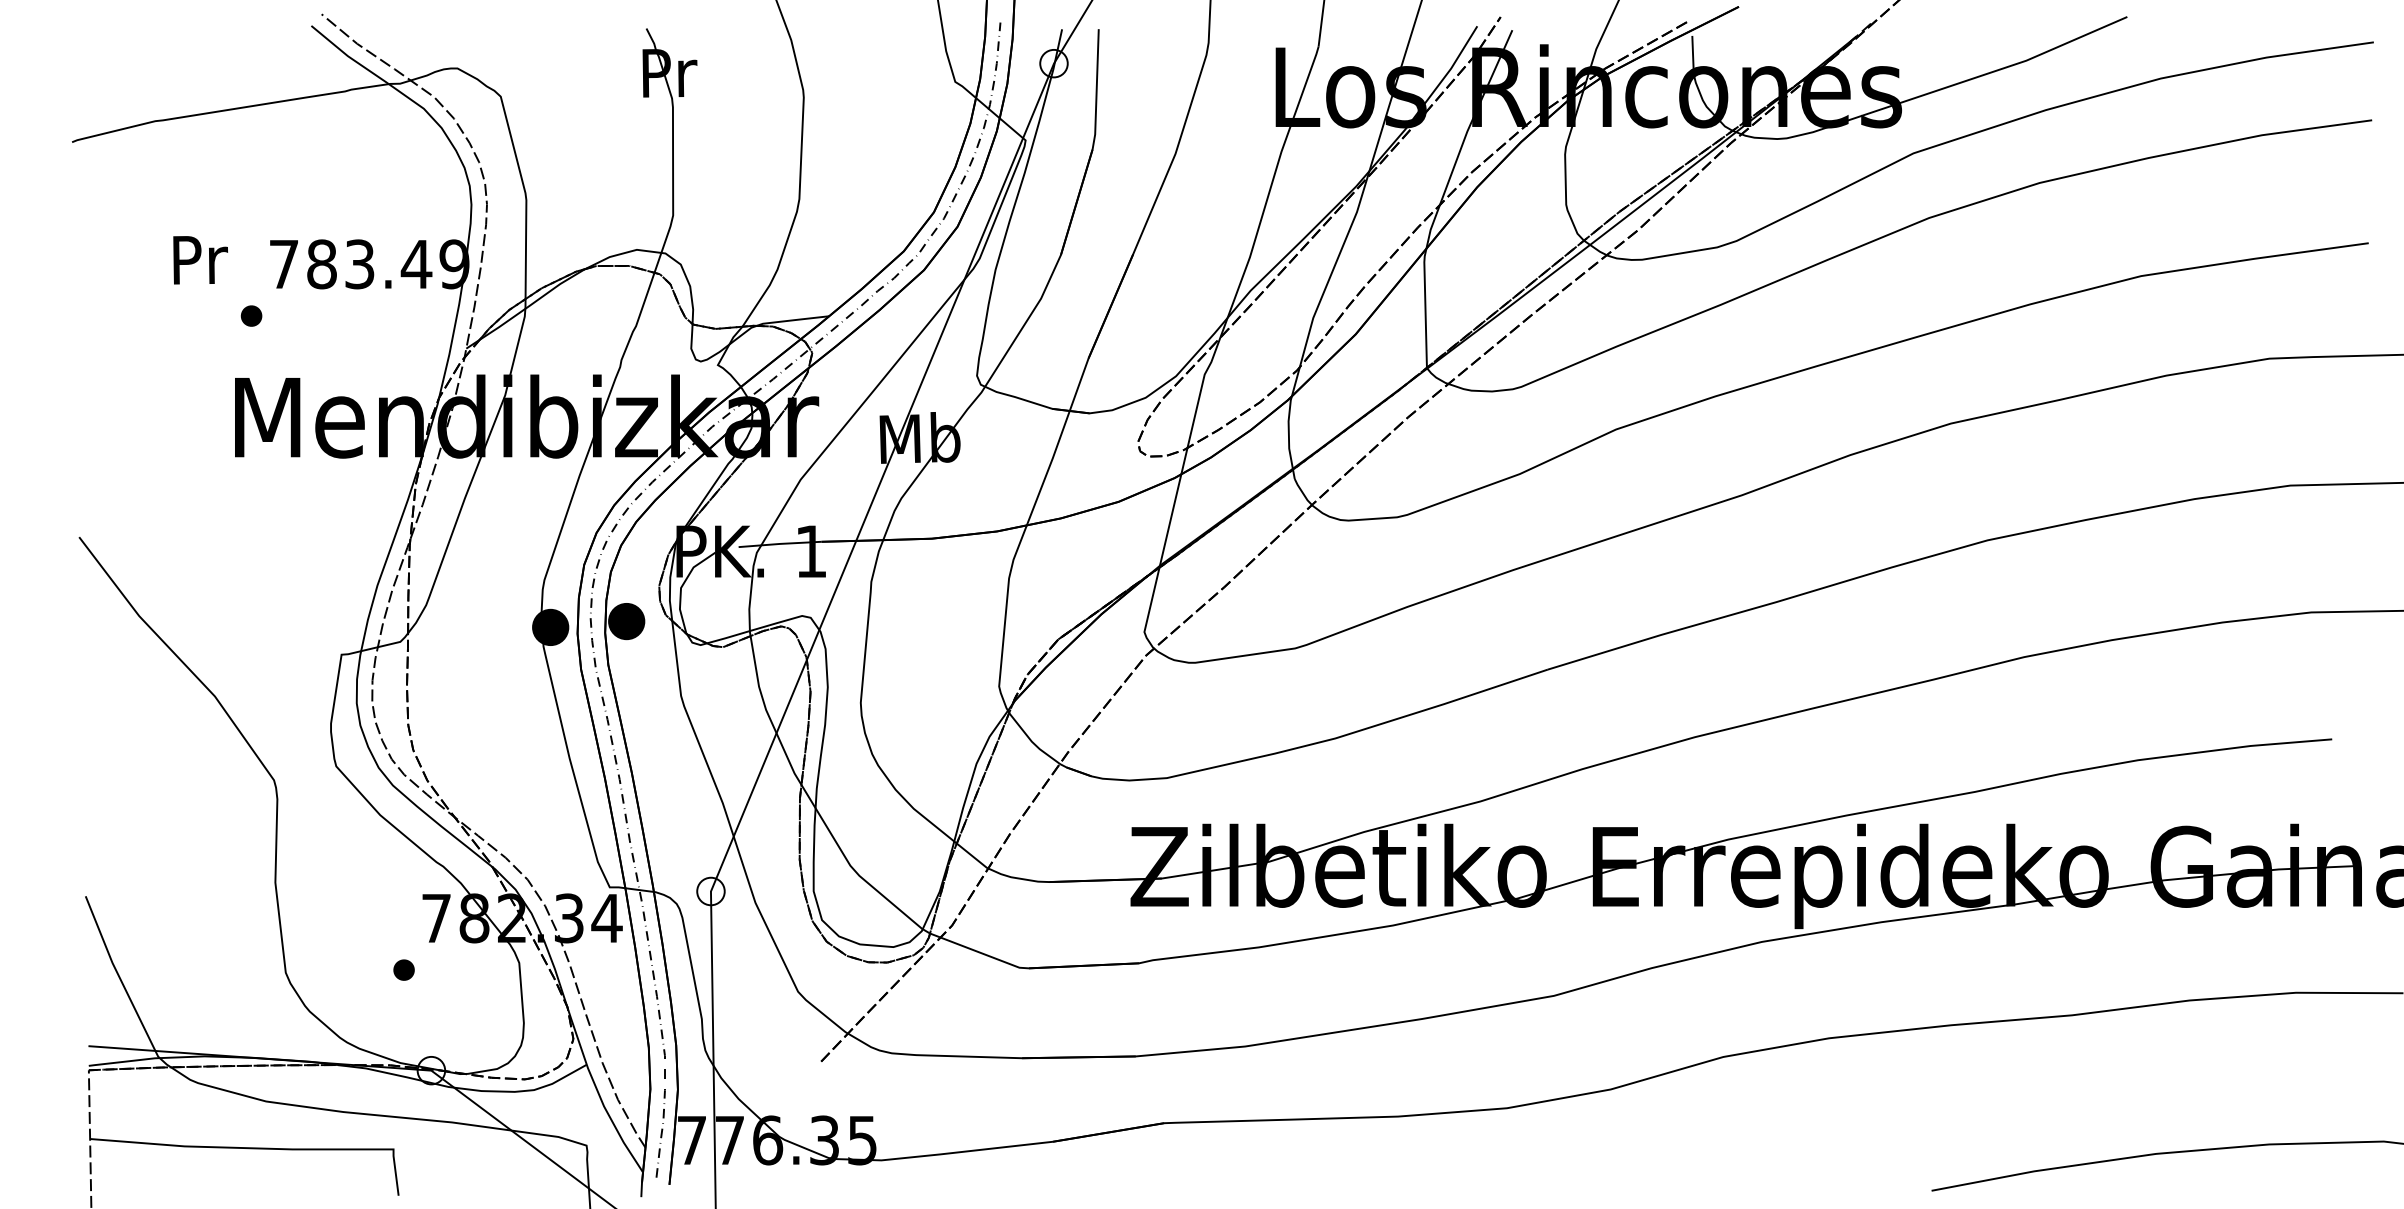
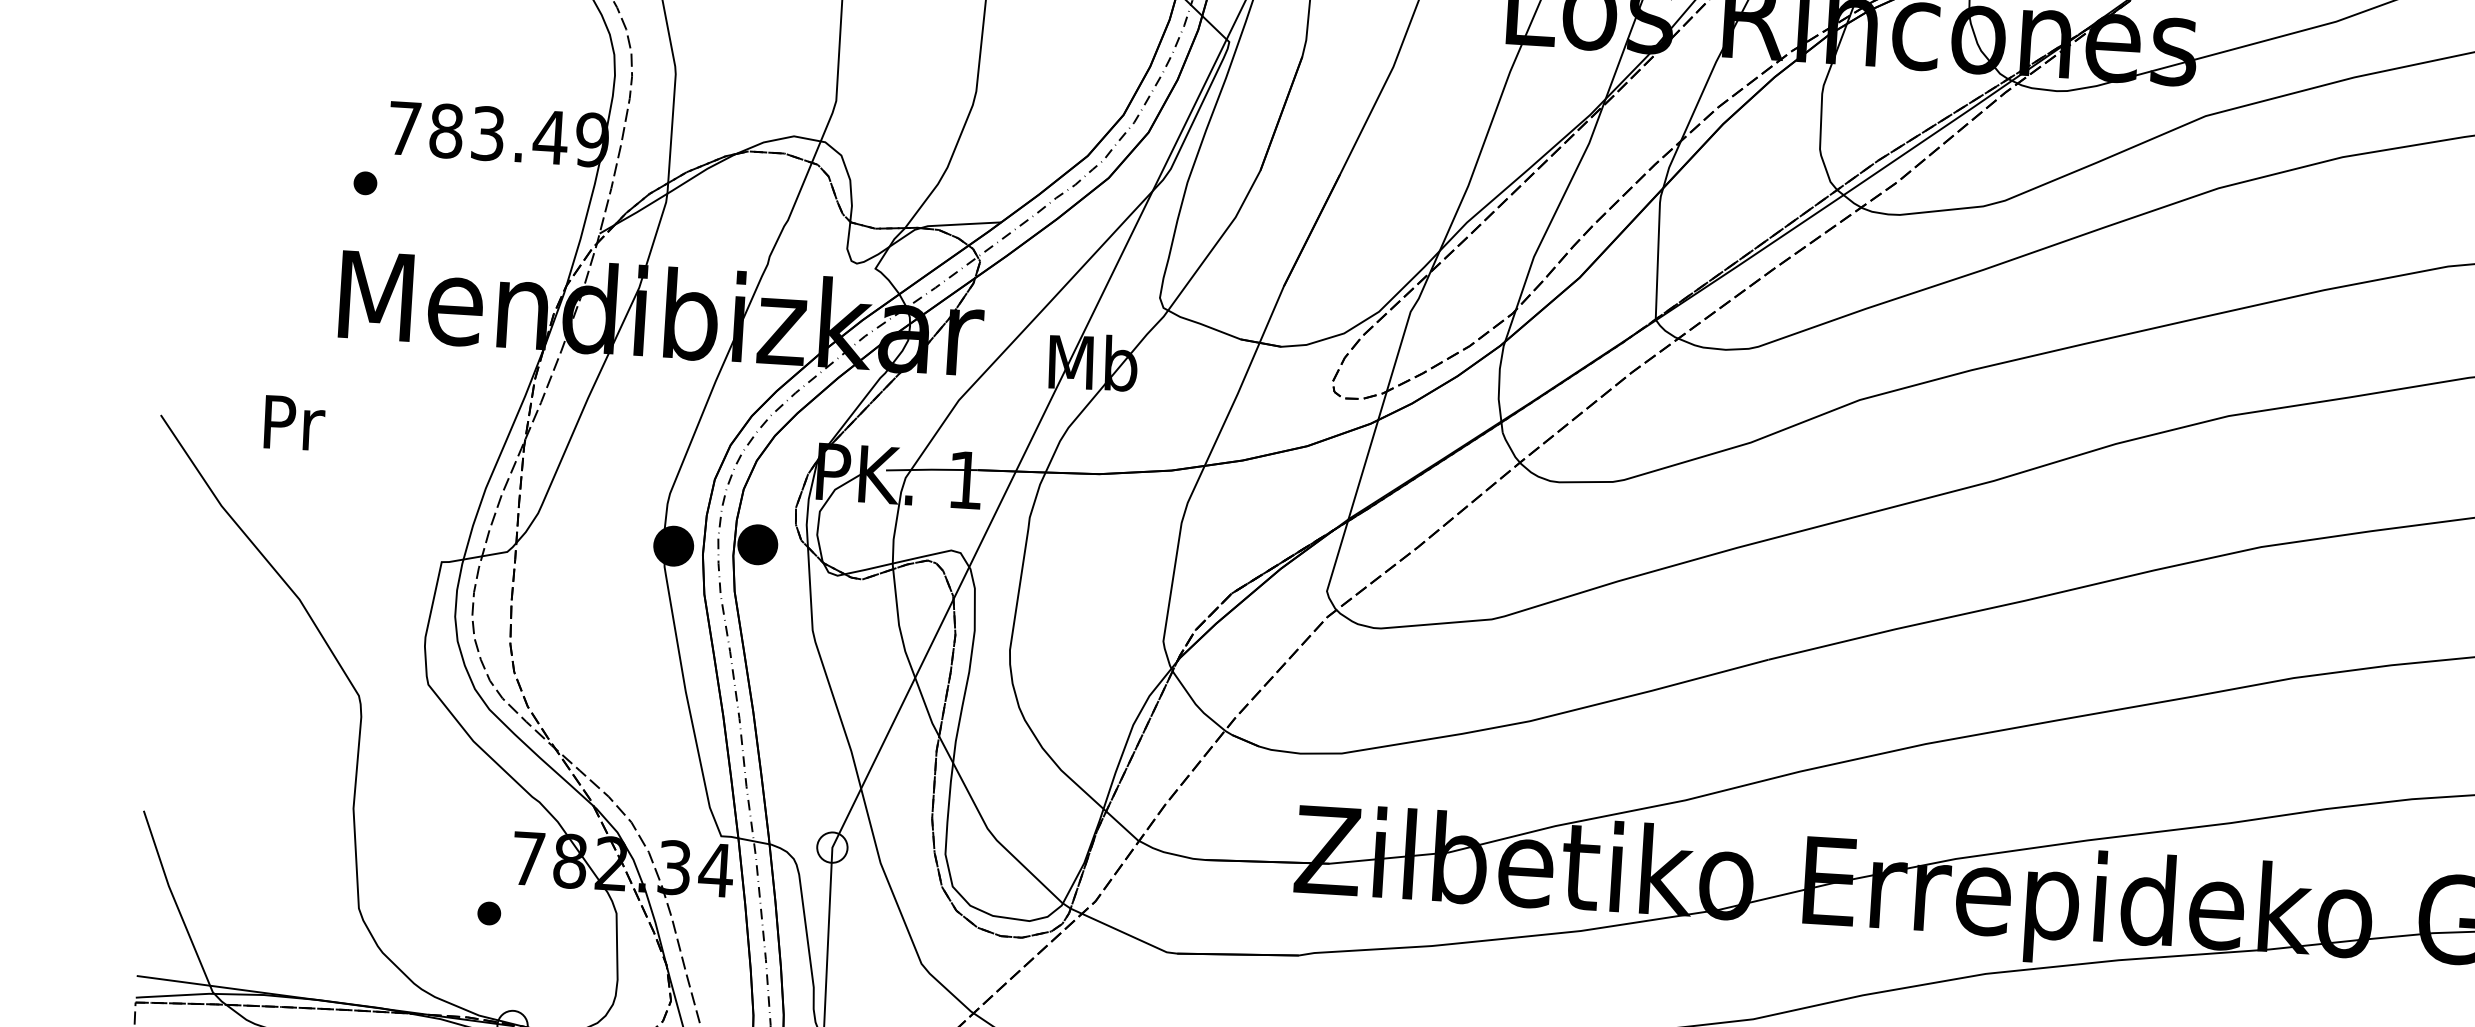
text: (200, 260) -> (294, 423), moved

